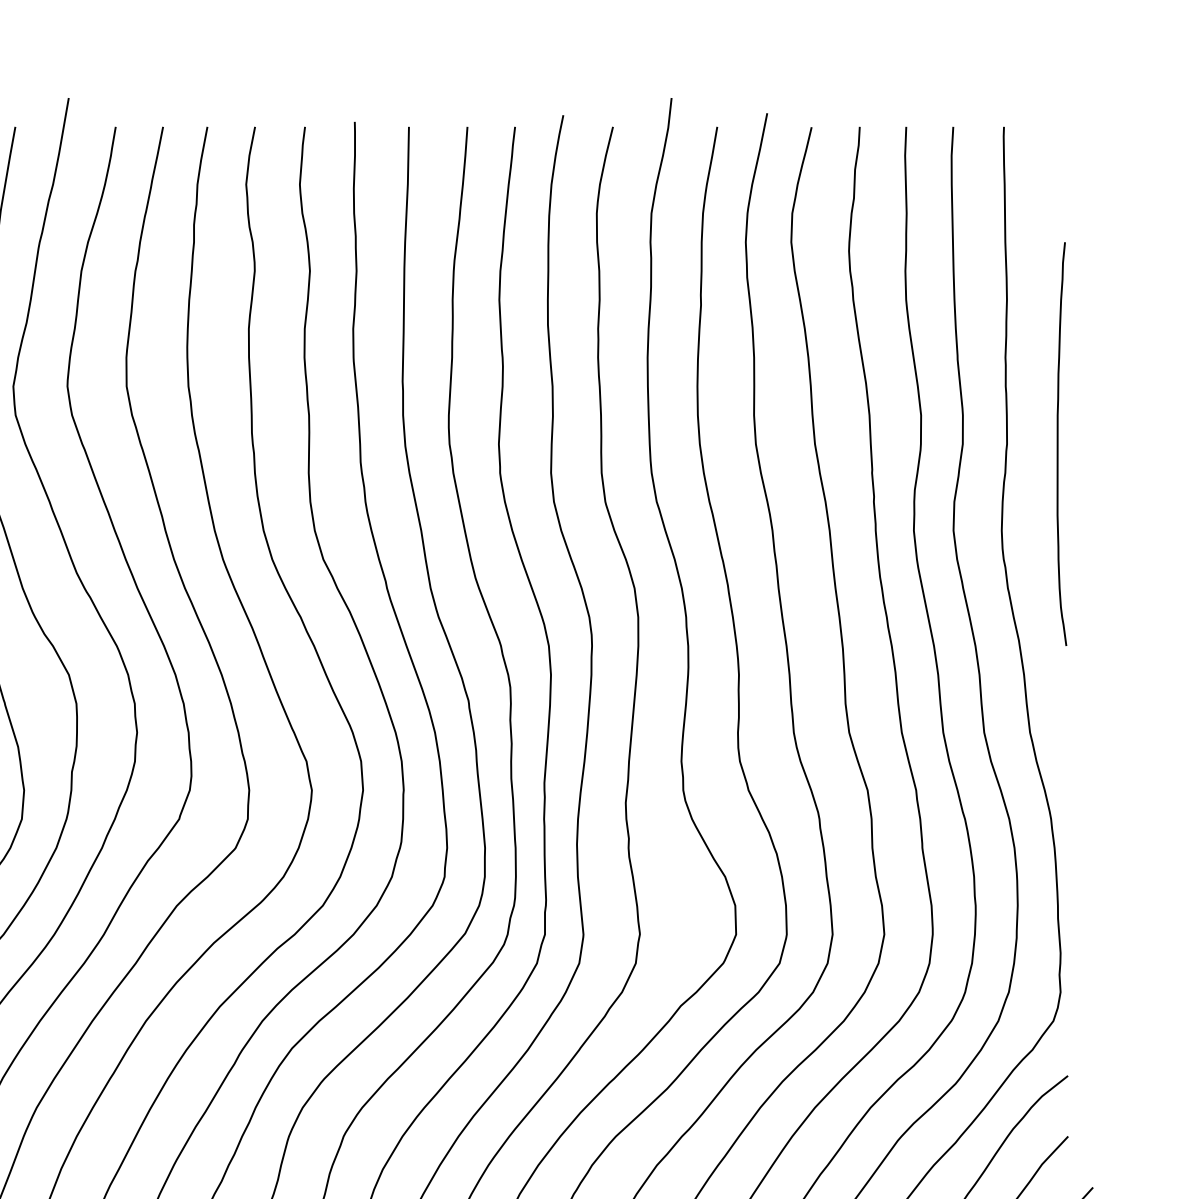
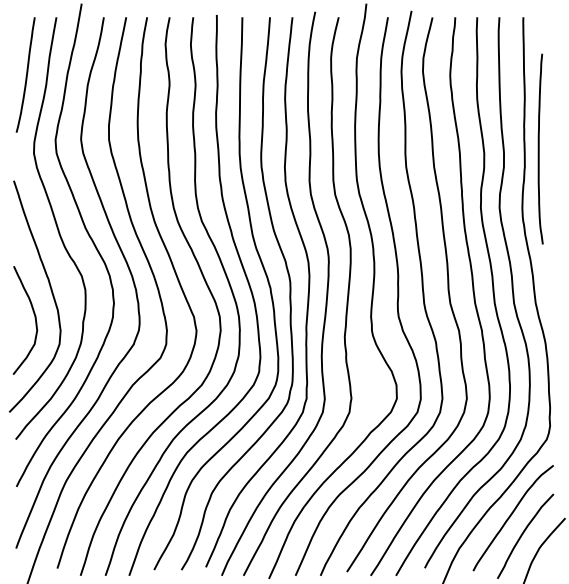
curve: (1059, 442) -> (539, 148), moved

